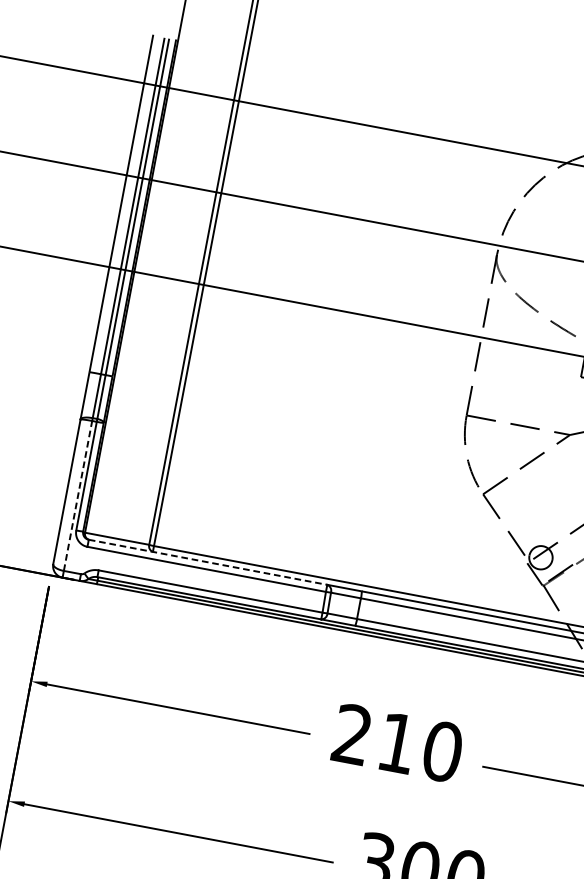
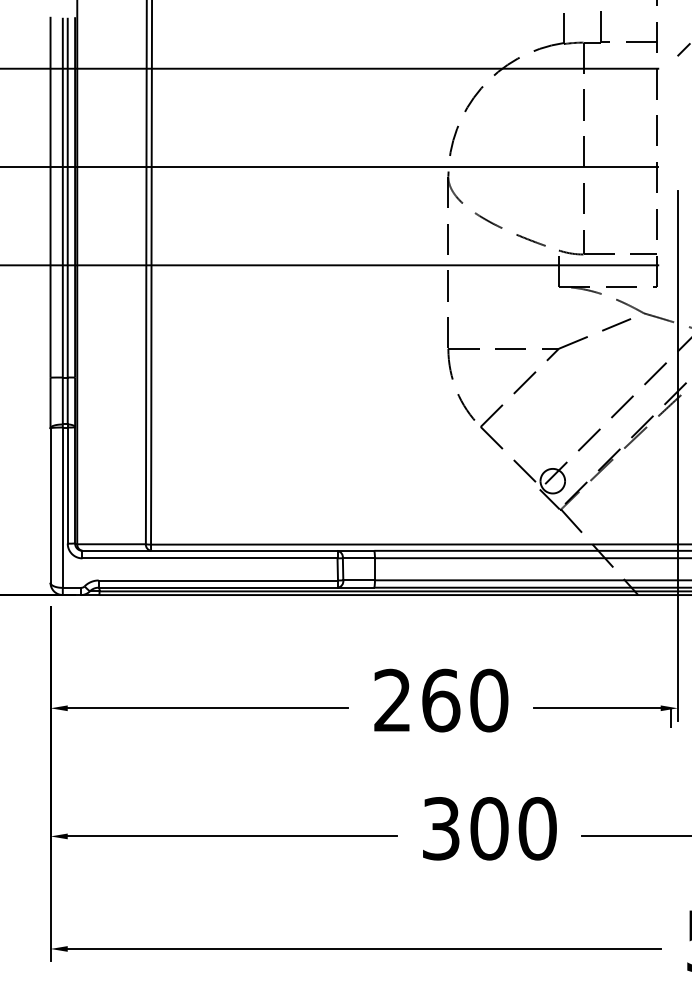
line: (77, 495) -> (62, 507), dashed -> solid
line: (208, 562) -> (210, 550), dashed -> solid
text: (398, 743) -> (441, 700), 210 -> 260

